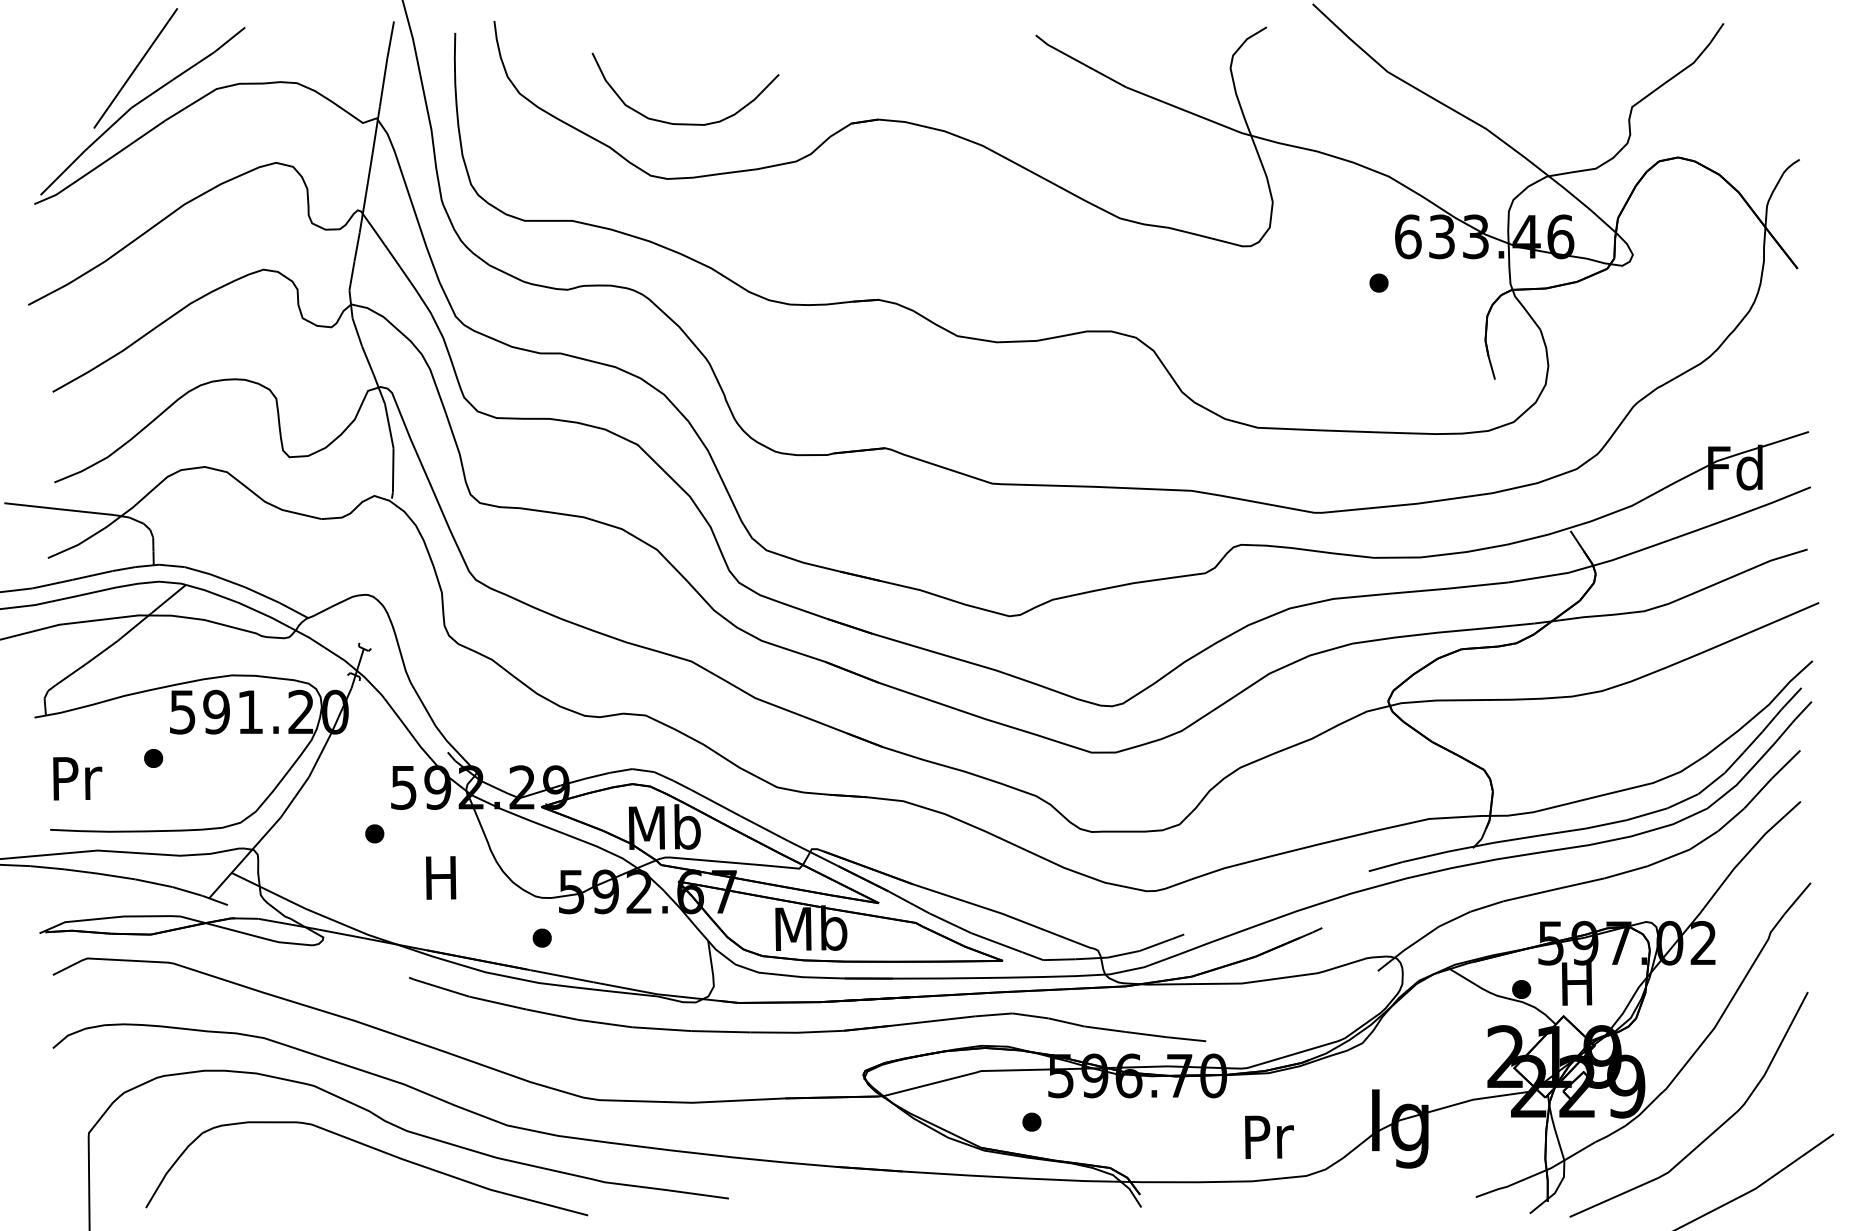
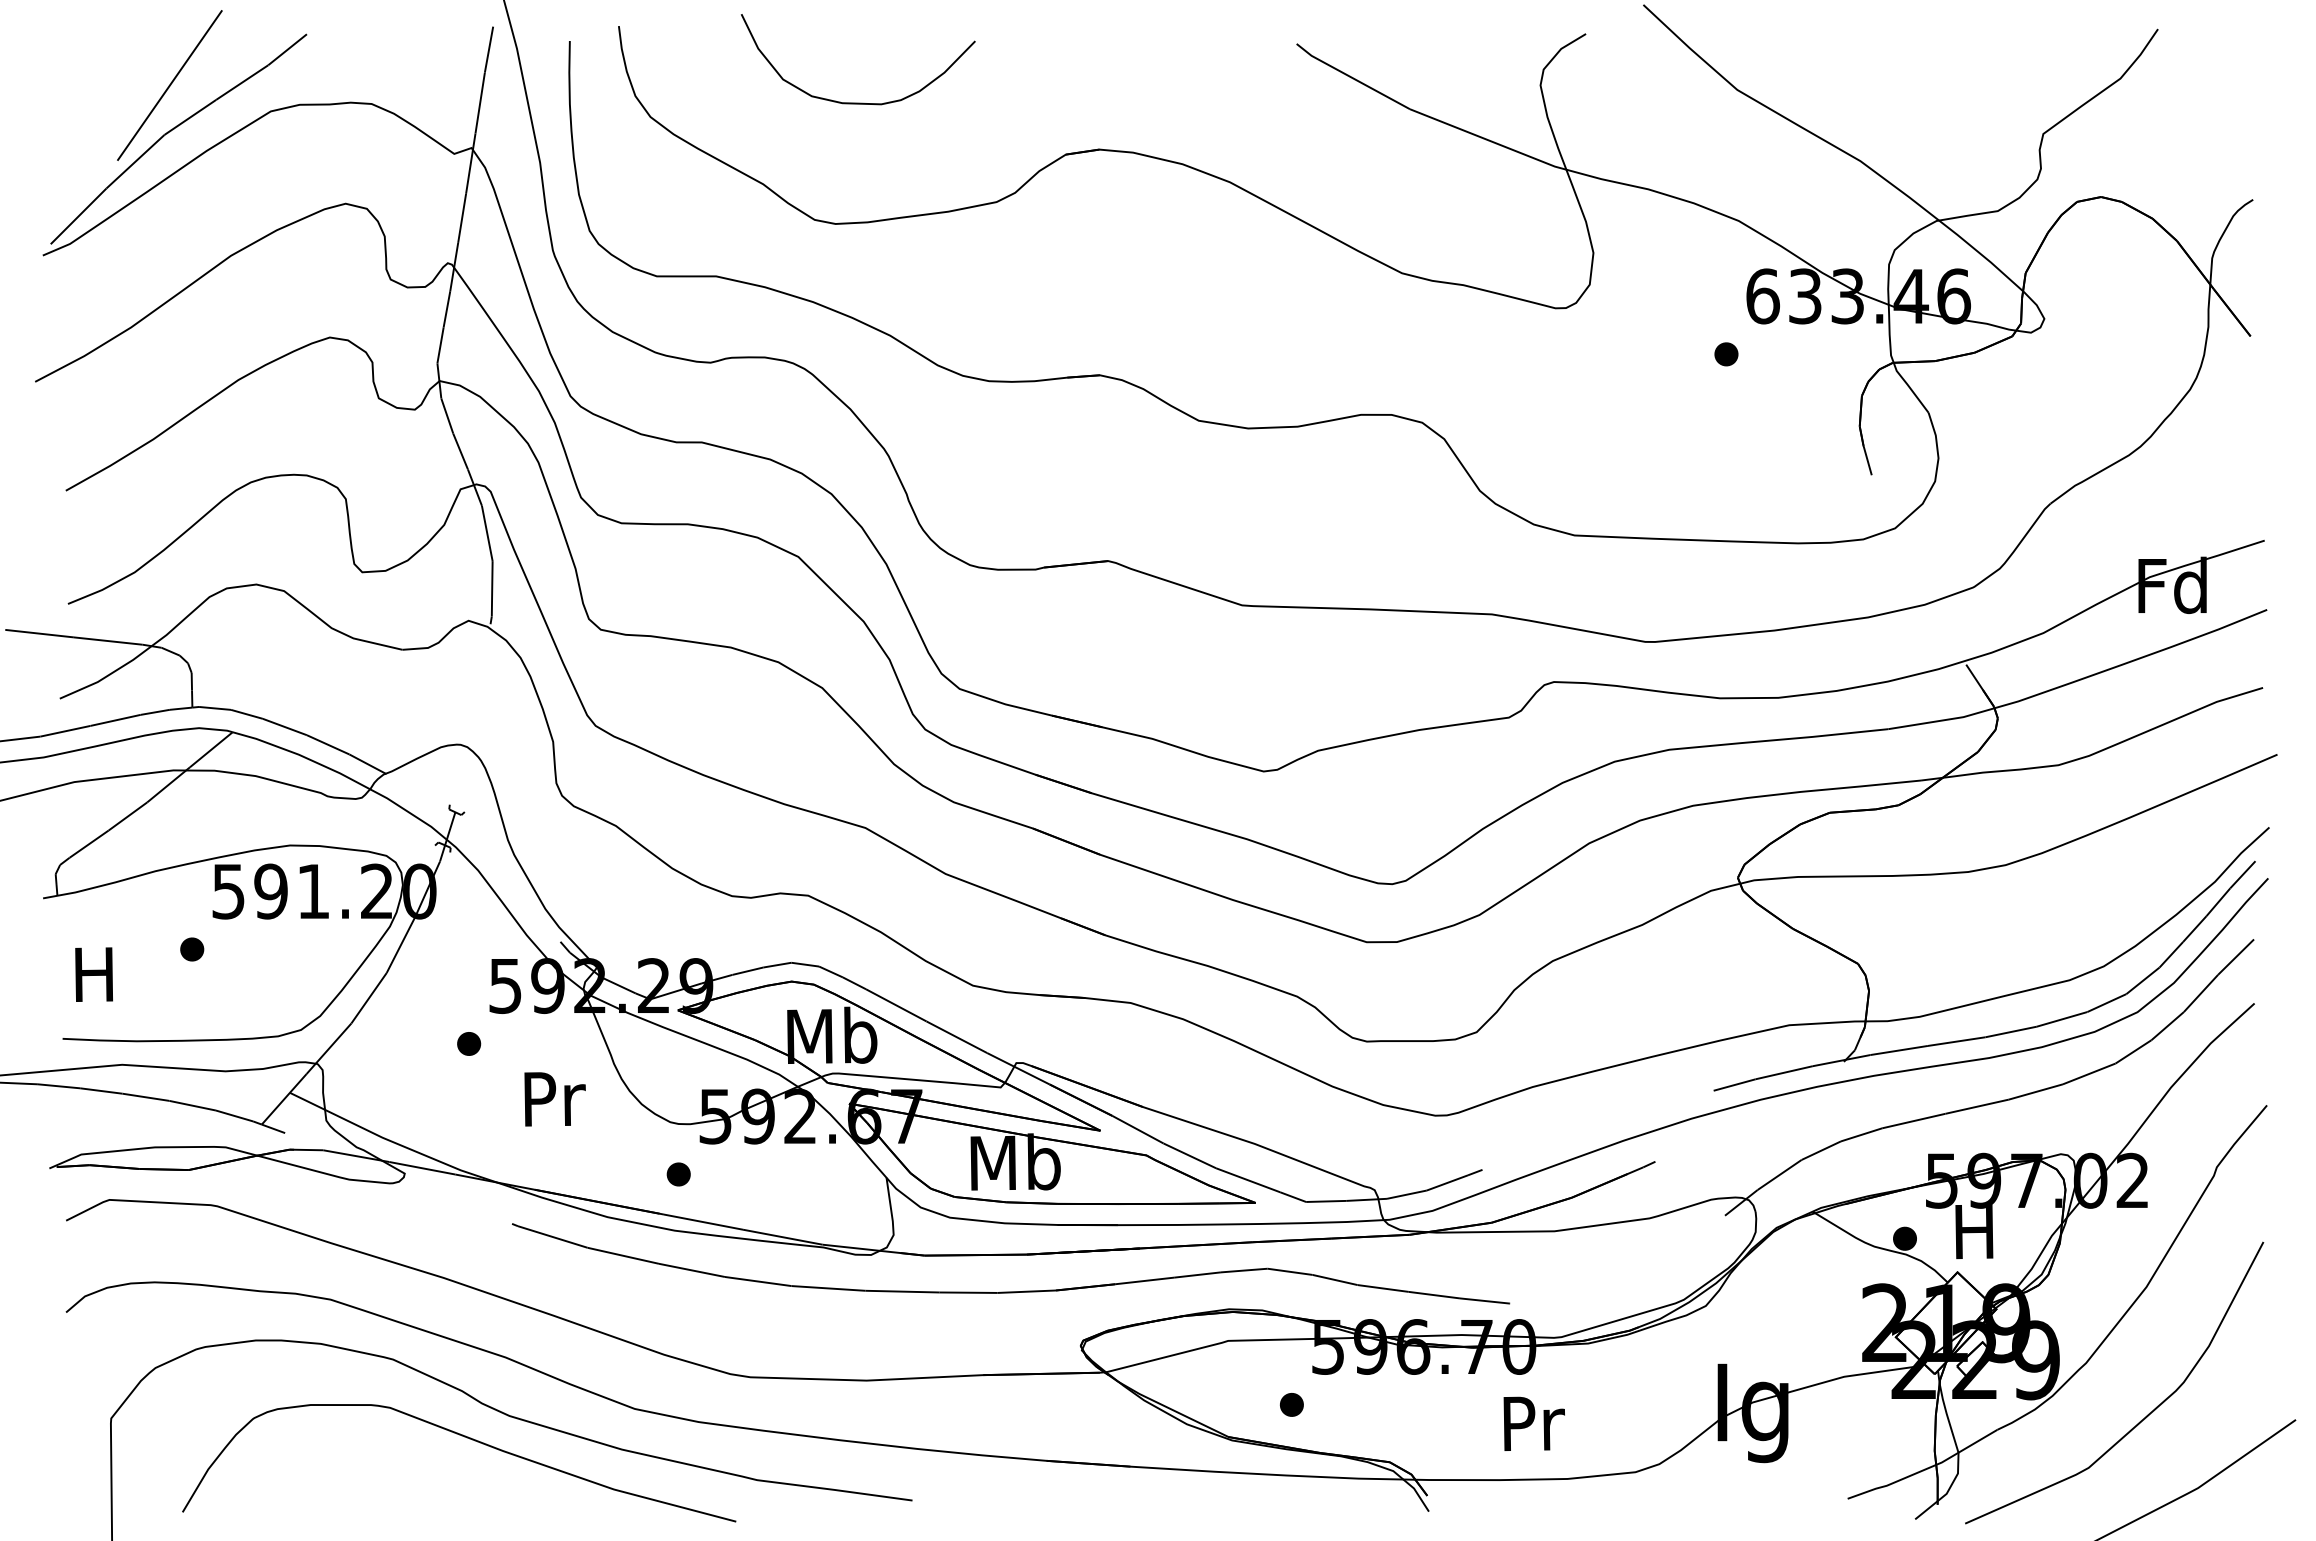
curve: (684, 123) -> (857, 102), moved
text: (77, 778) -> (96, 974), Pr -> H
text: (442, 877) -> (554, 1098), H -> Pr
text: (1268, 1137) -> (1533, 1423), moved

